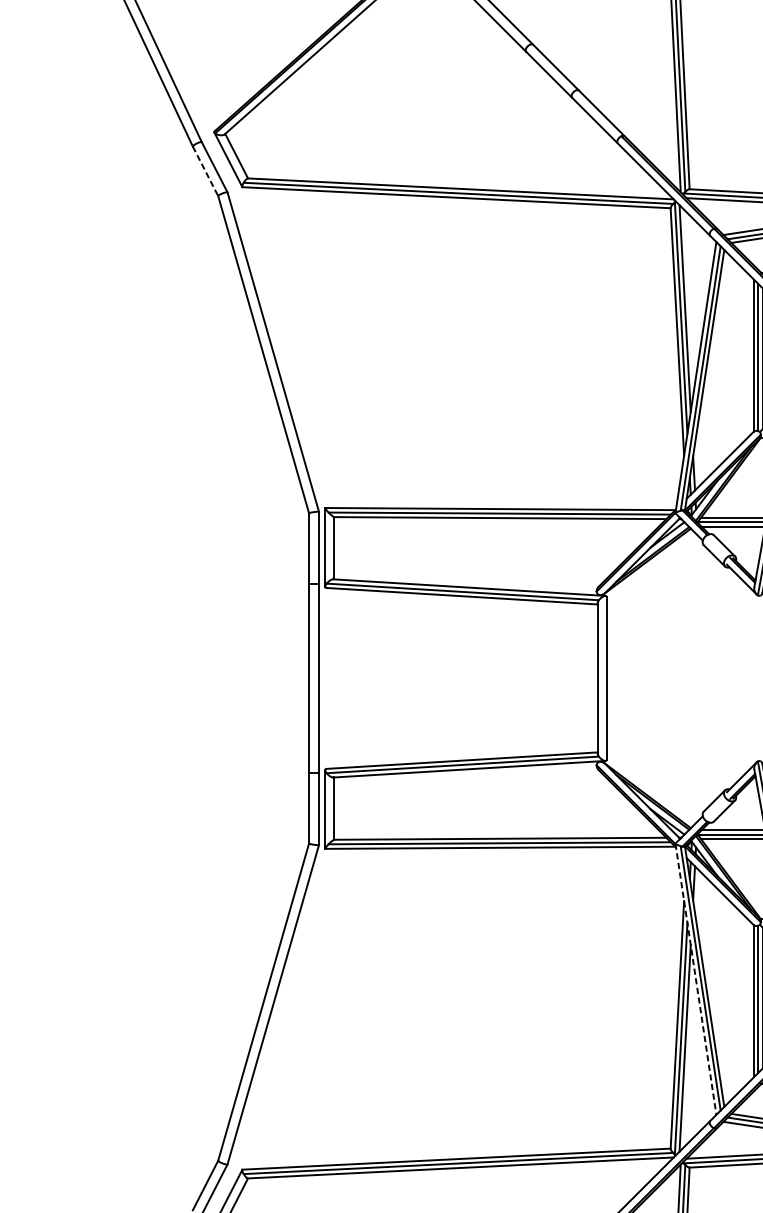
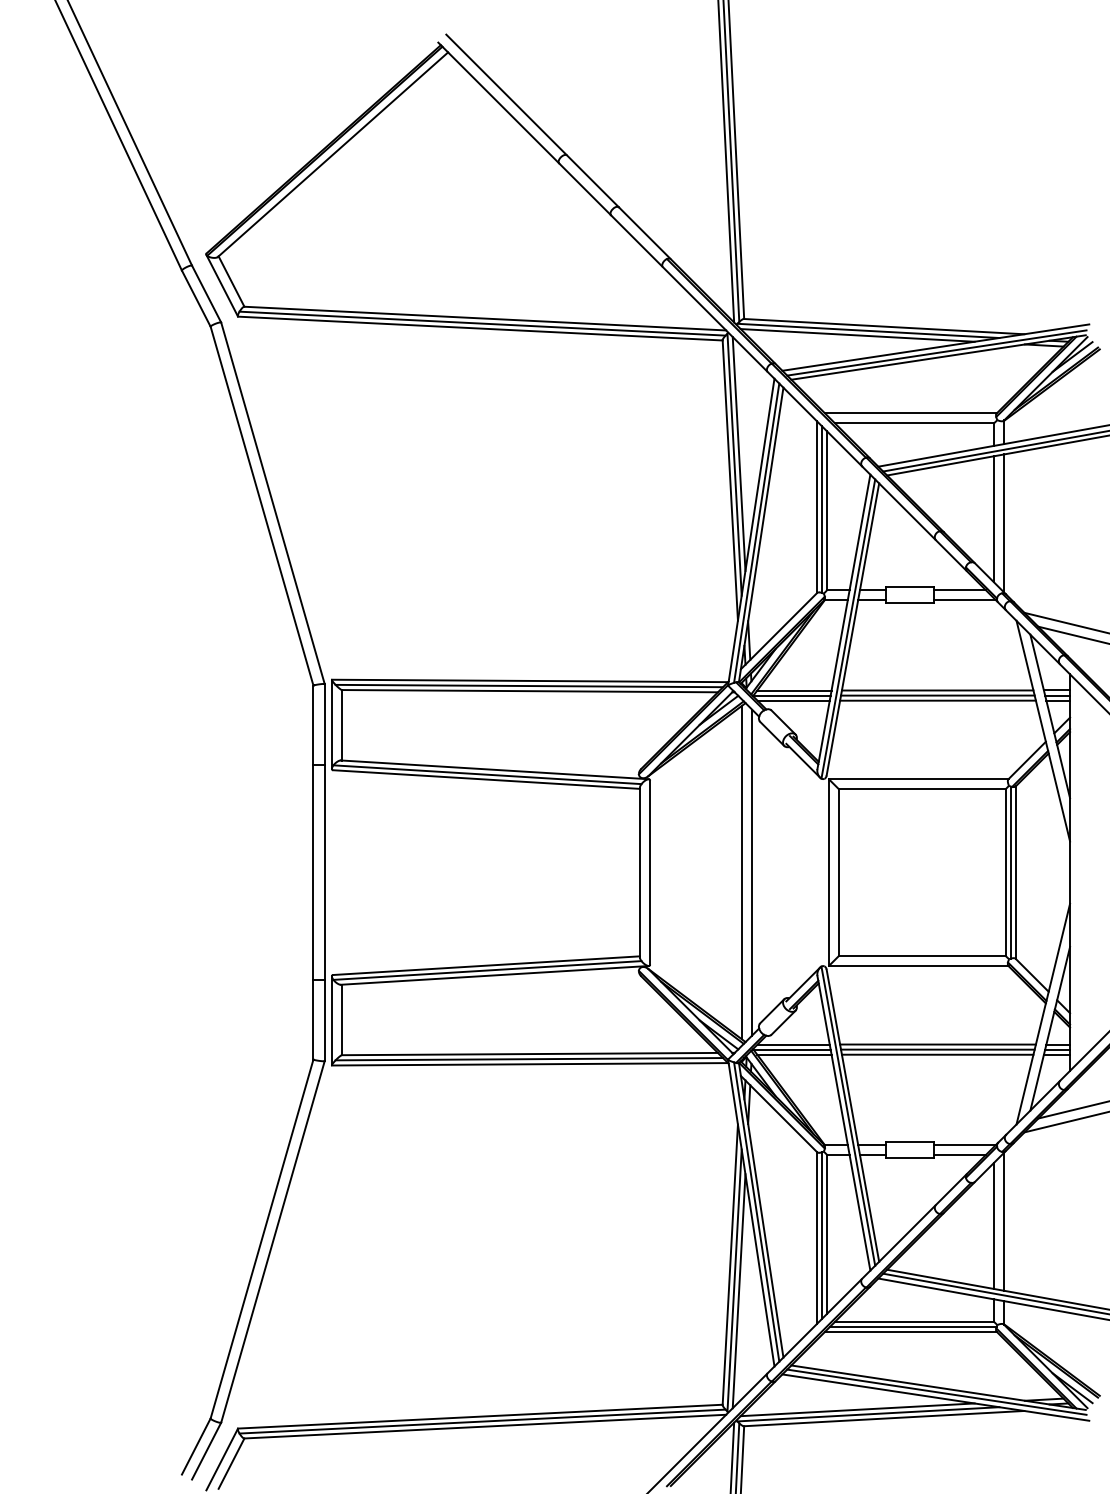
line: (205, 171) -> (196, 298), dashed -> solid
line: (688, 678) -> (742, 872), added
line: (696, 678) -> (752, 872), added
line: (696, 979) -> (751, 1213), dashed -> solid

